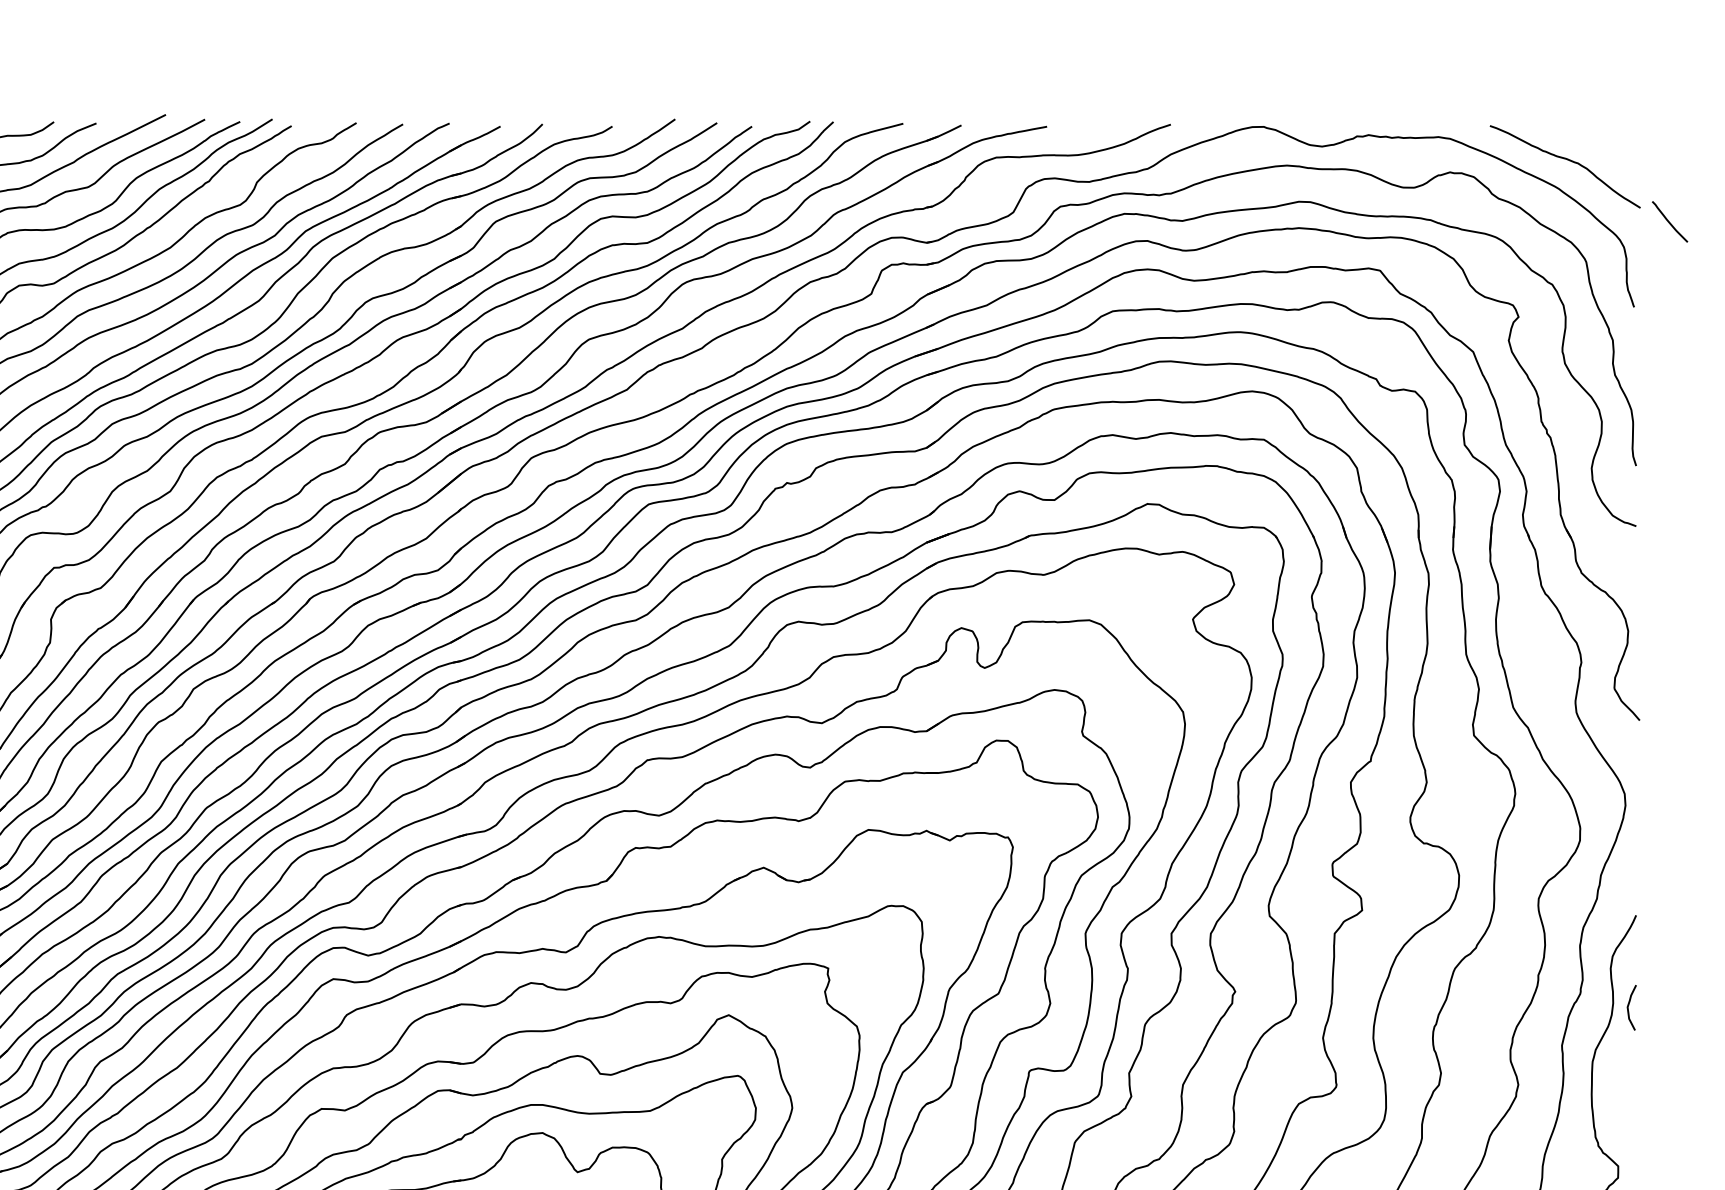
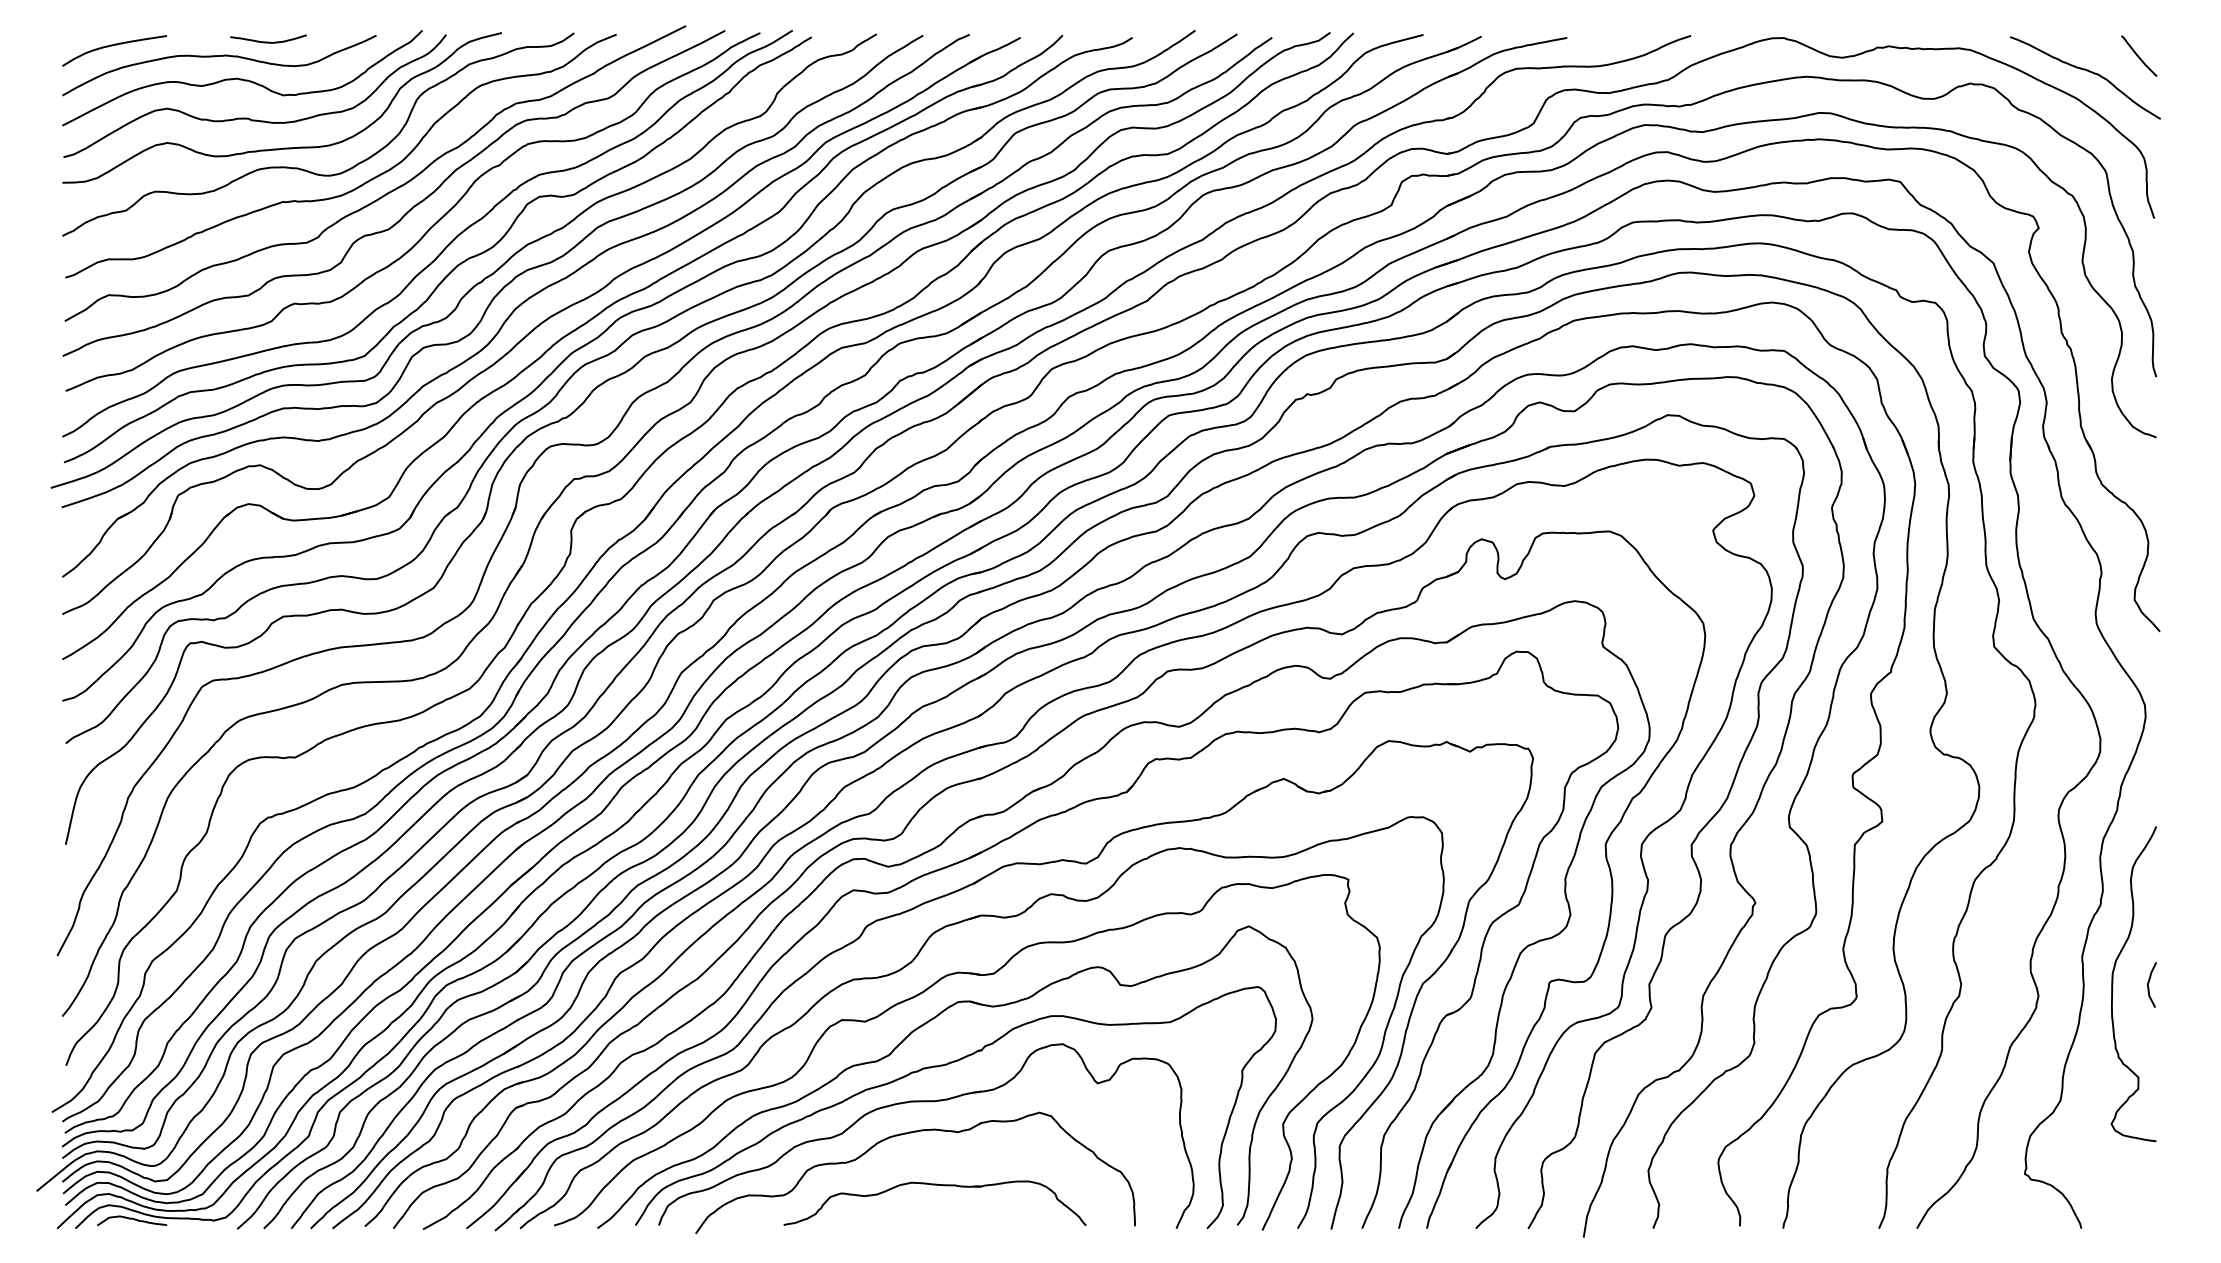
curve: (1669, 221) -> (2138, 55), moved
curve: (1629, 1006) -> (2149, 983), moved

